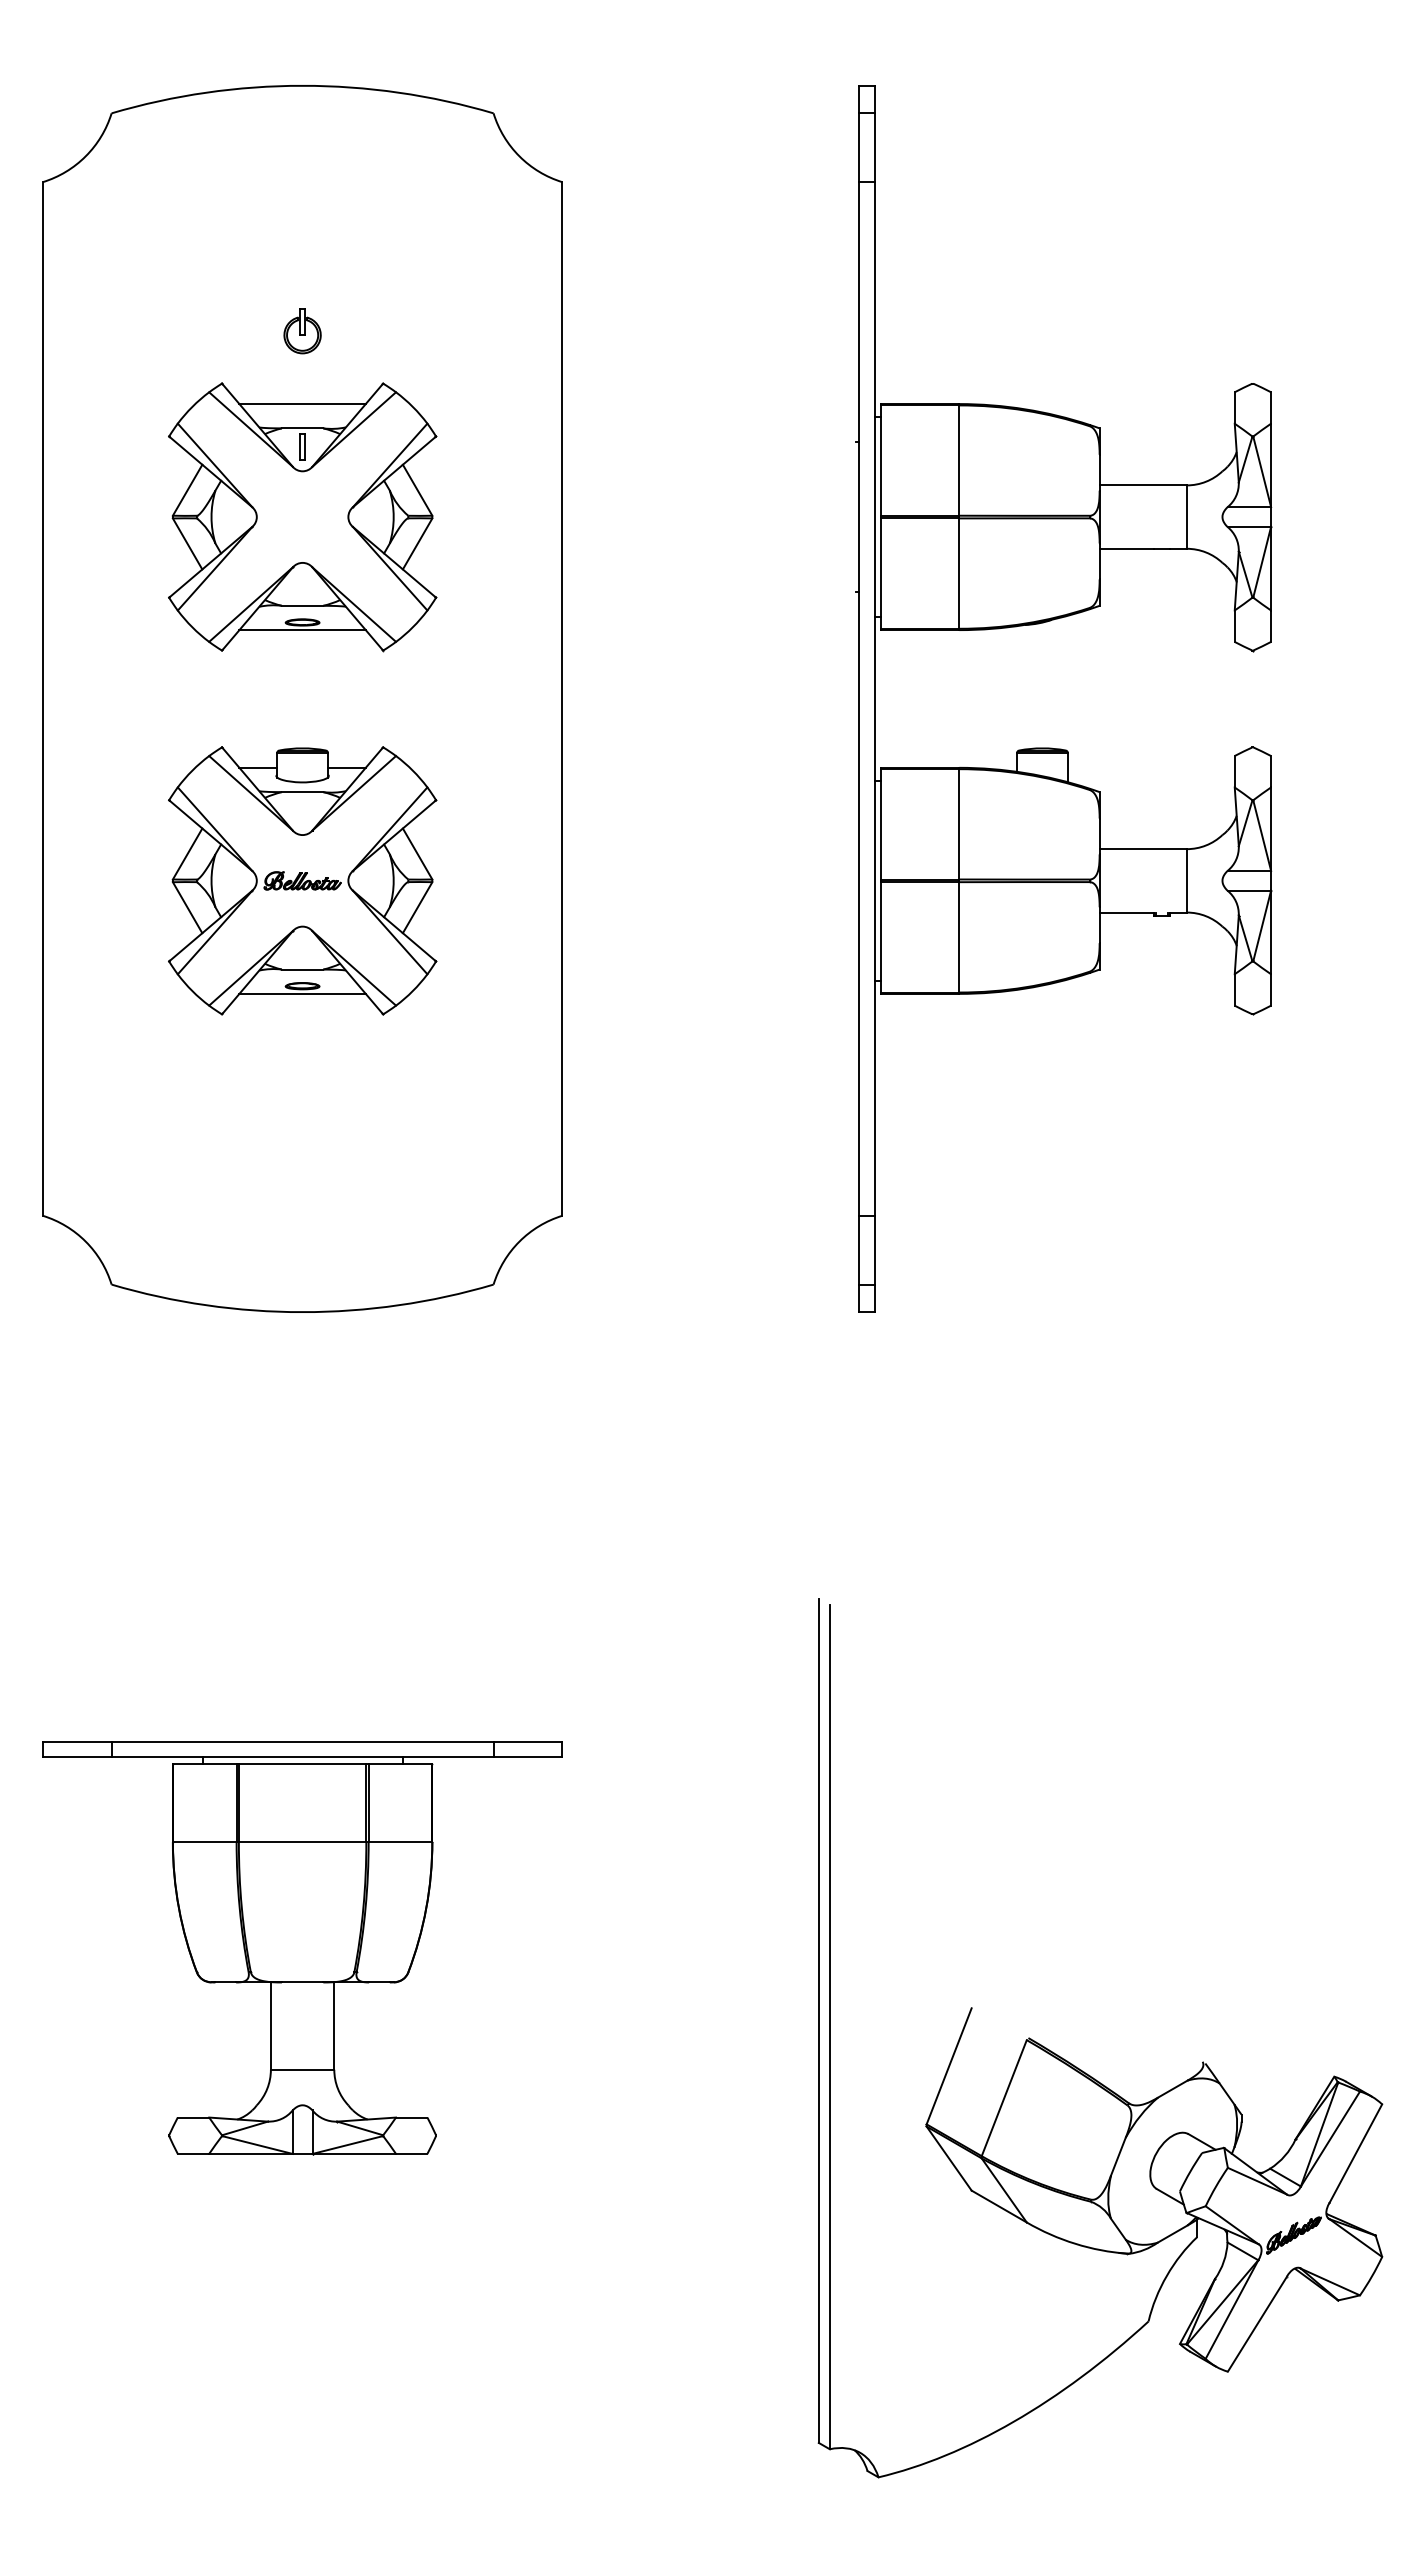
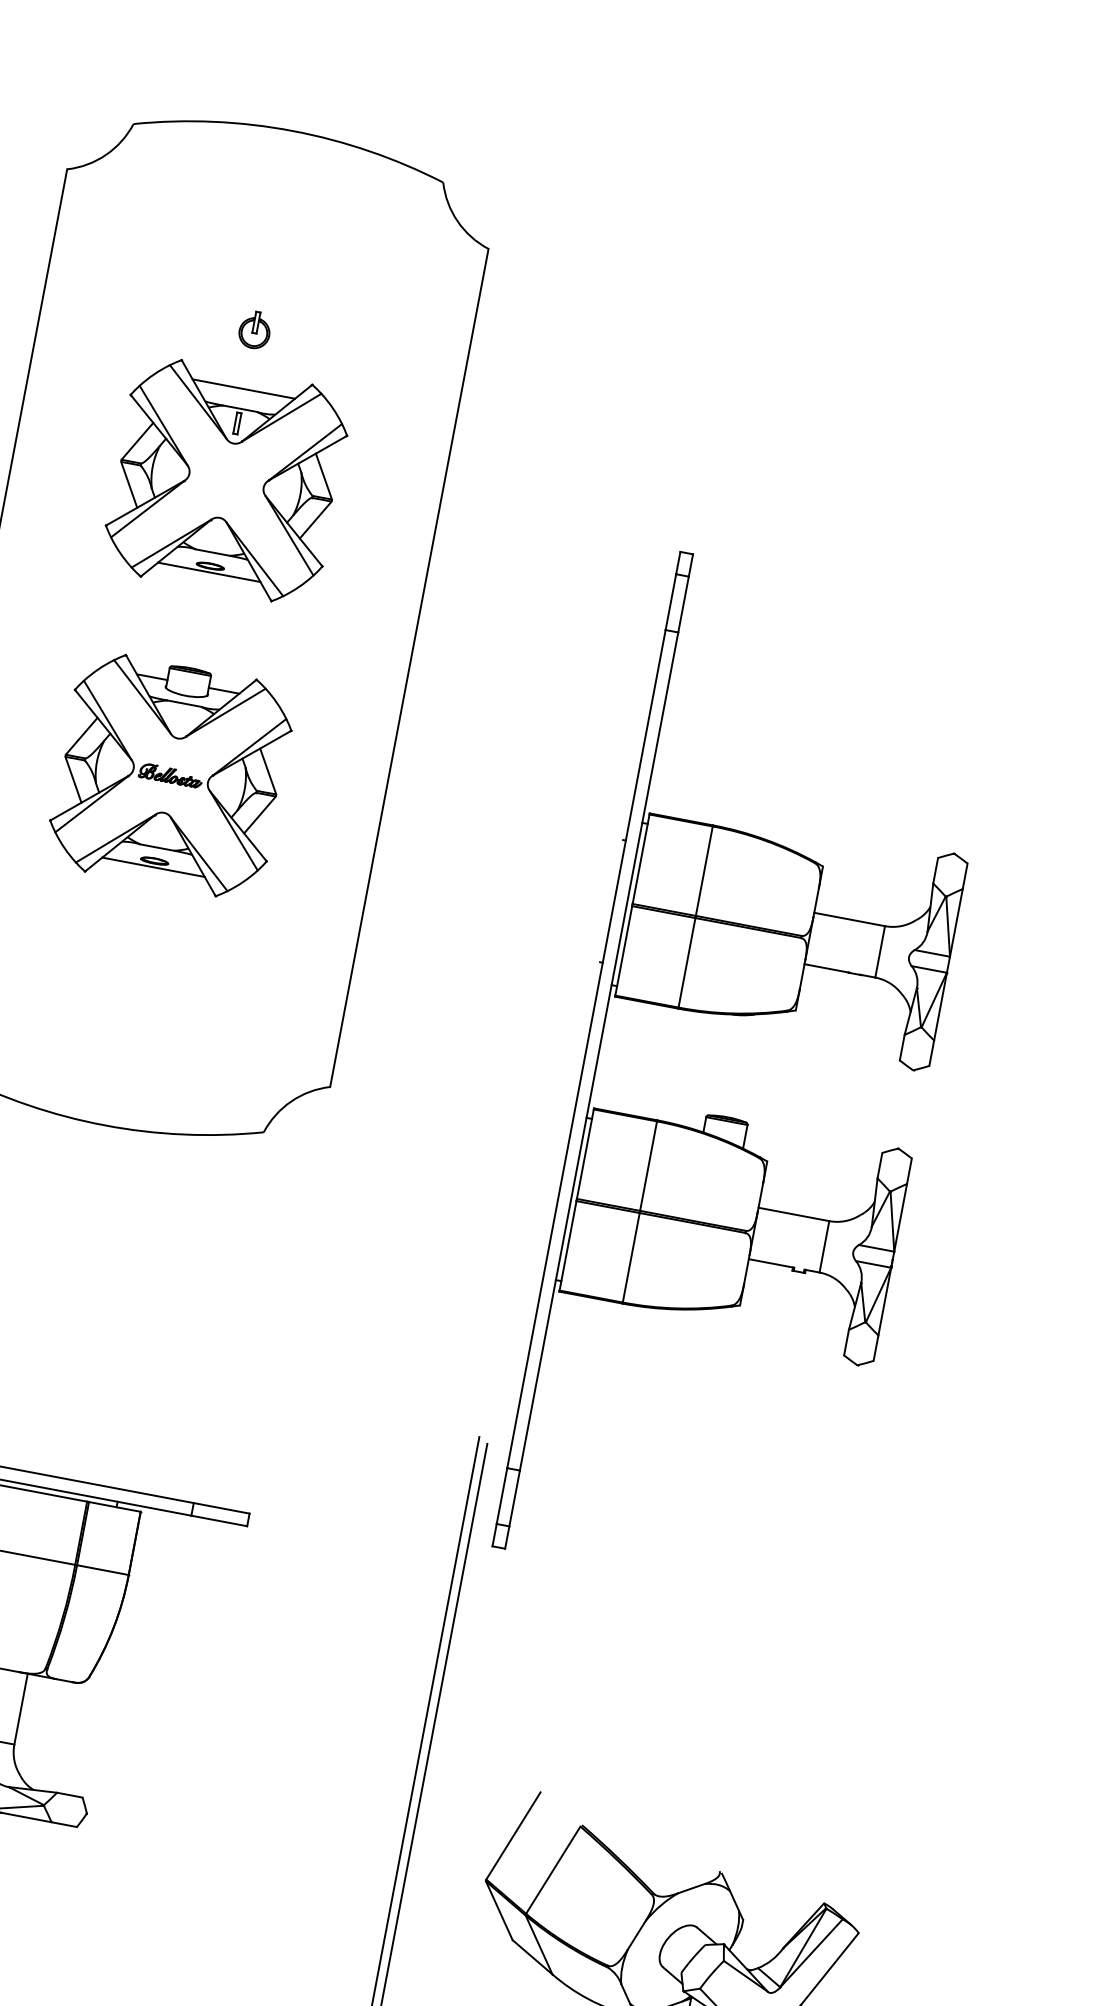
part: (1061, 748) -> (743, 1120), moved

